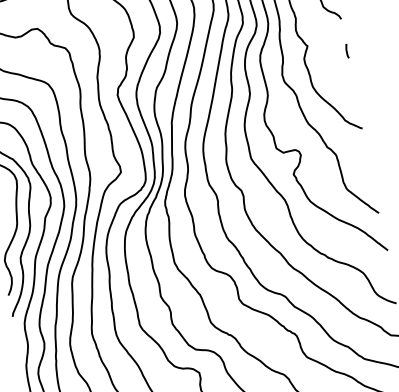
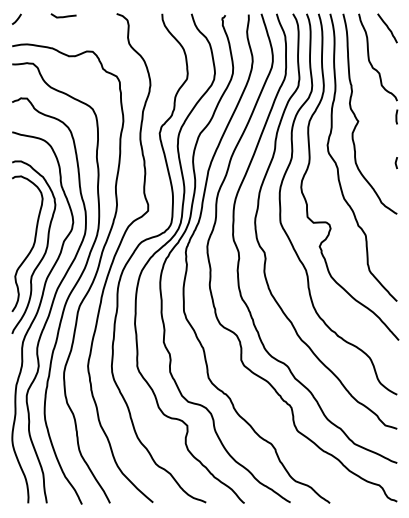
line: (346, 50) -> (396, 116), moved
line: (351, 79) -> (395, 163), added

